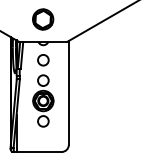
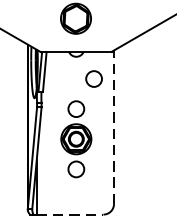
circle: (43, 60) -> (94, 79), moved
line: (68, 92) -> (113, 126), solid -> dashed
line: (39, 151) -> (70, 213), solid -> dashed

